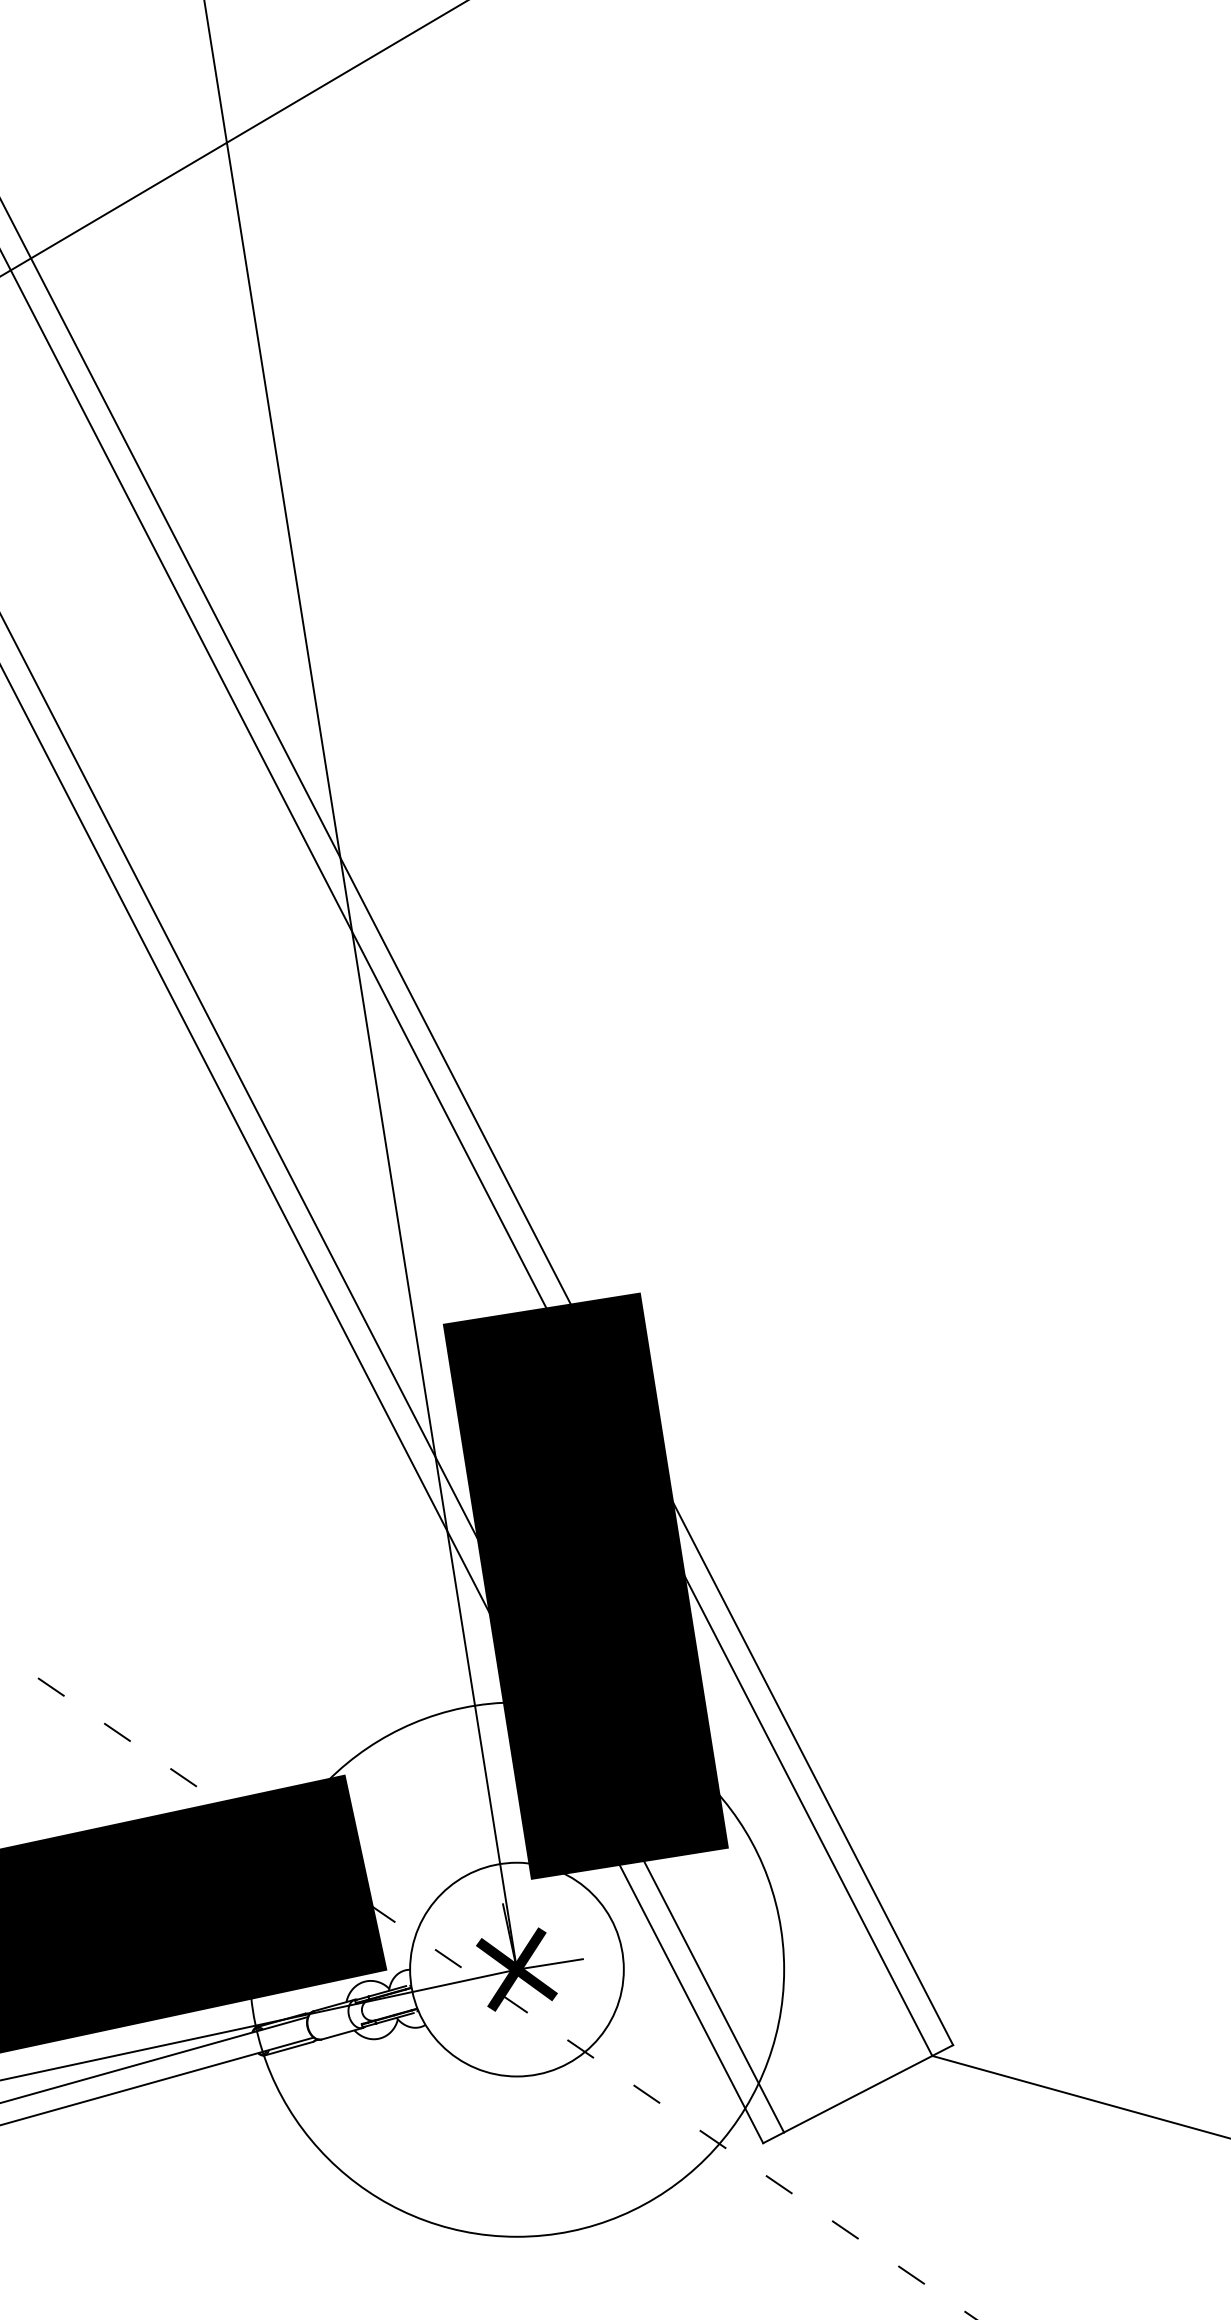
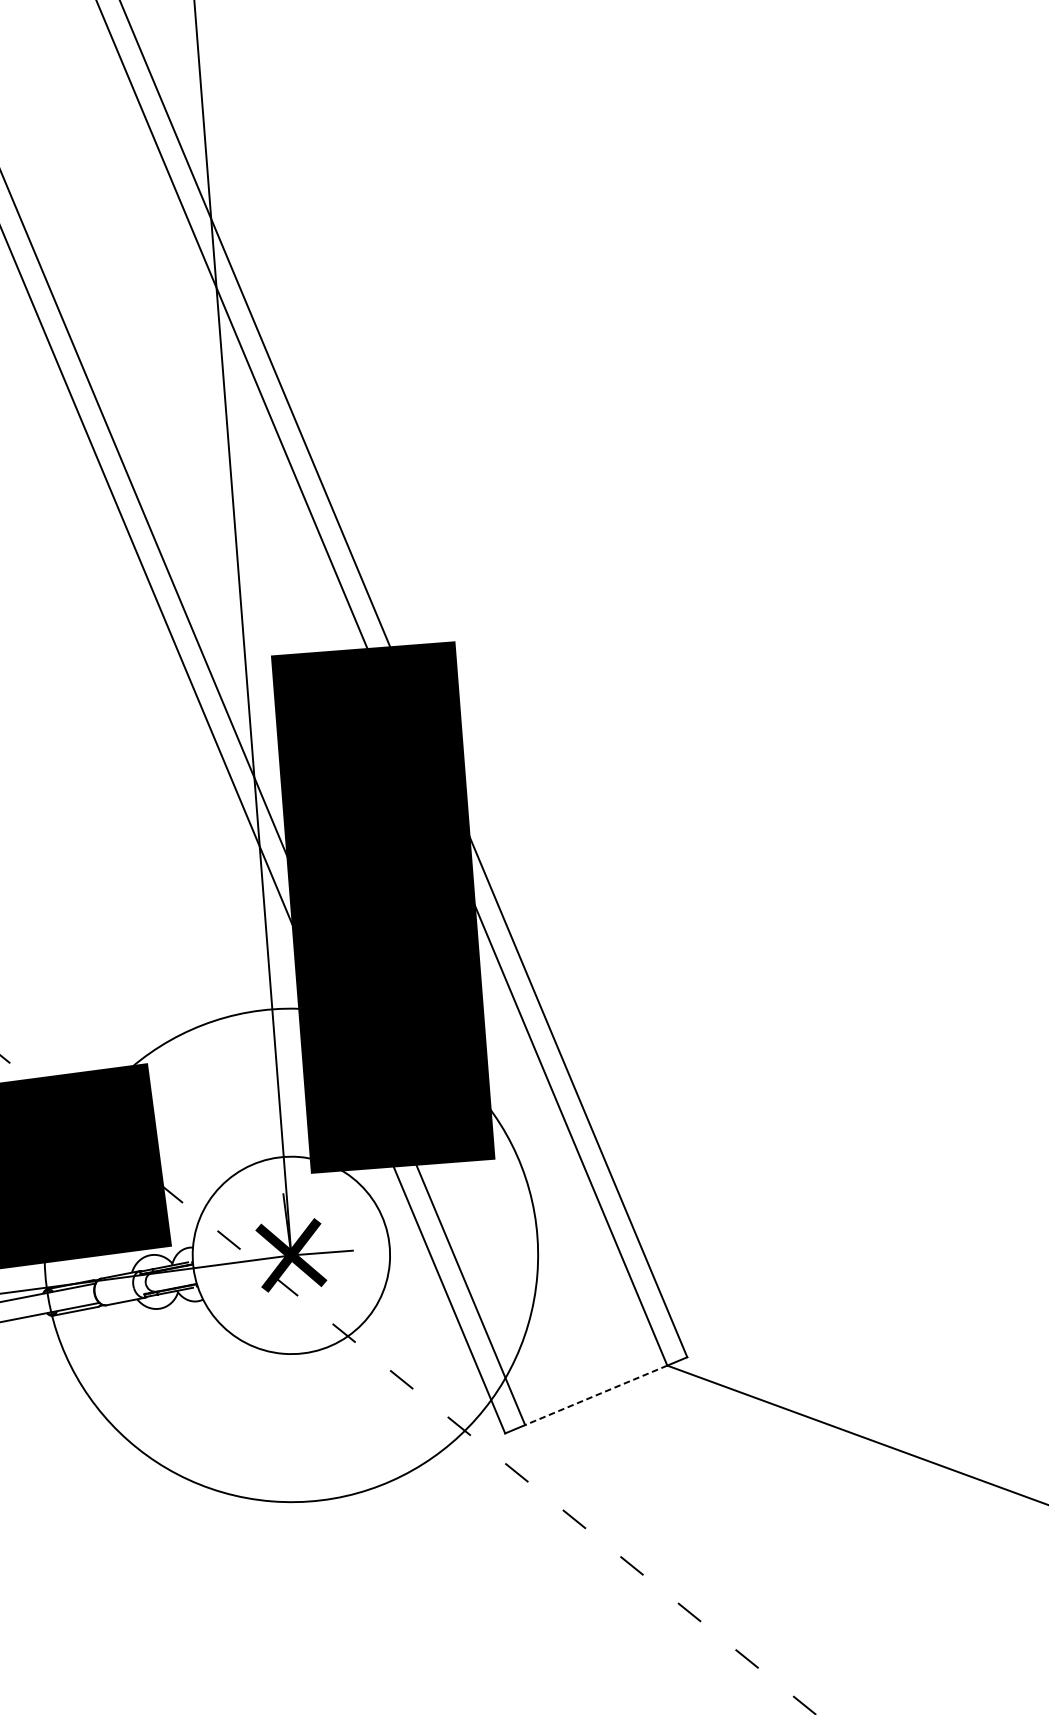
line: (857, 2094) -> (595, 1395), solid -> dashed

